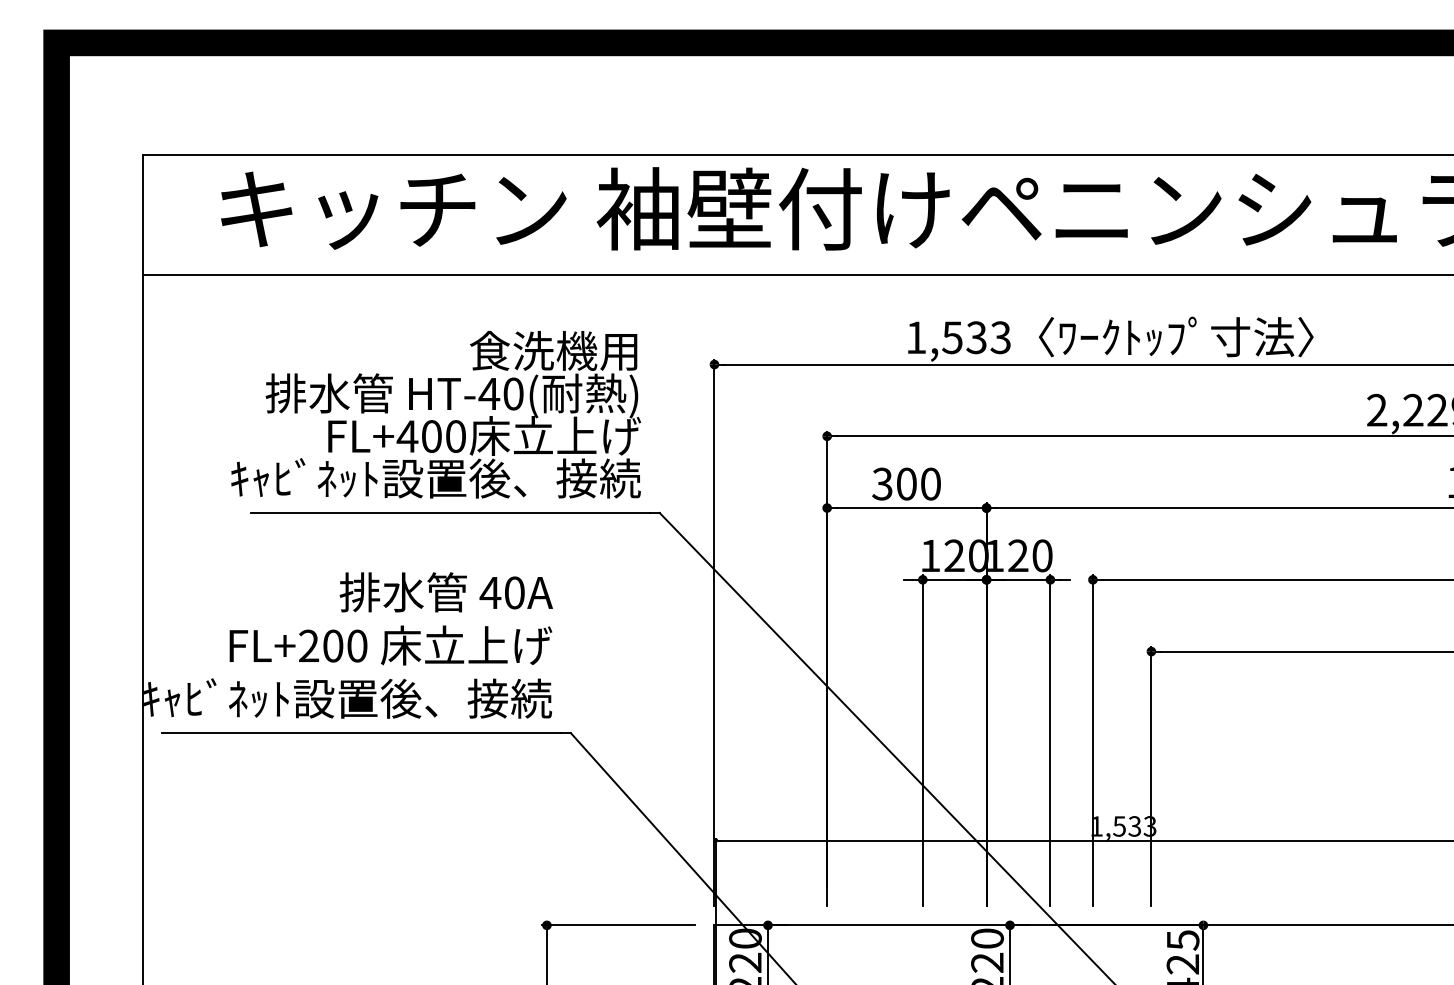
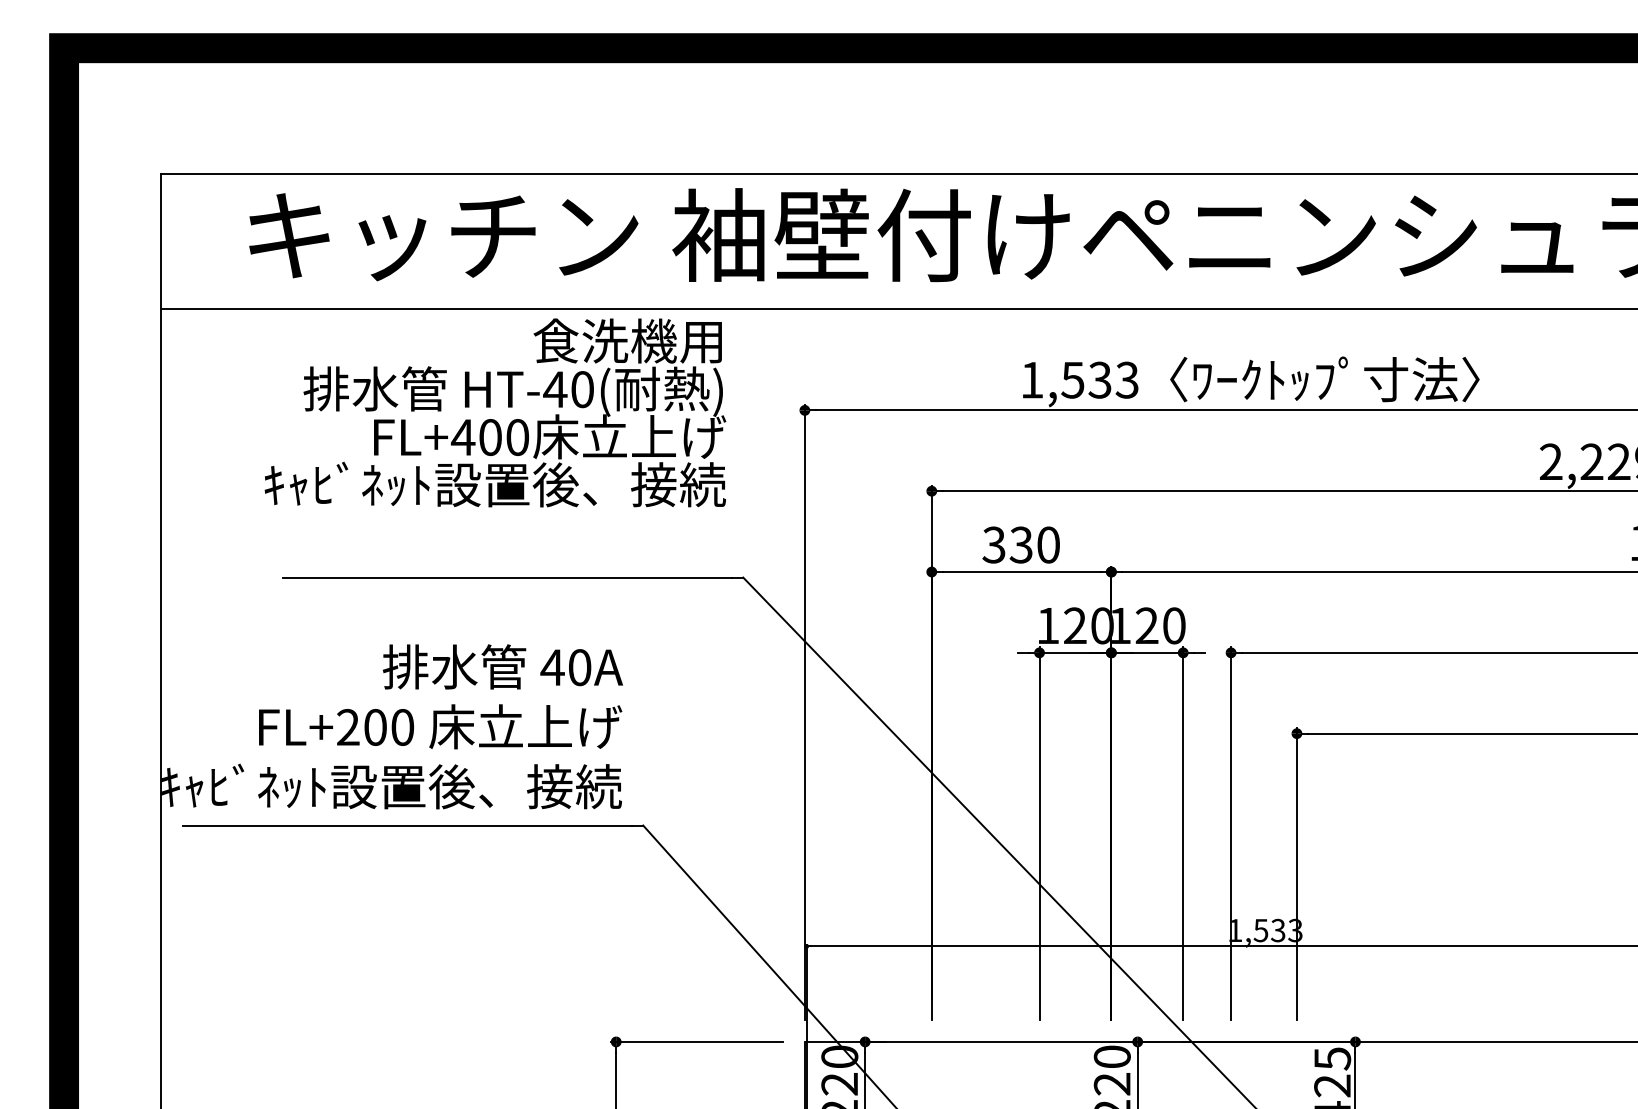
text: (436, 414) -> (495, 412), moved
text: (905, 483) -> (1020, 544), 300 -> 330

